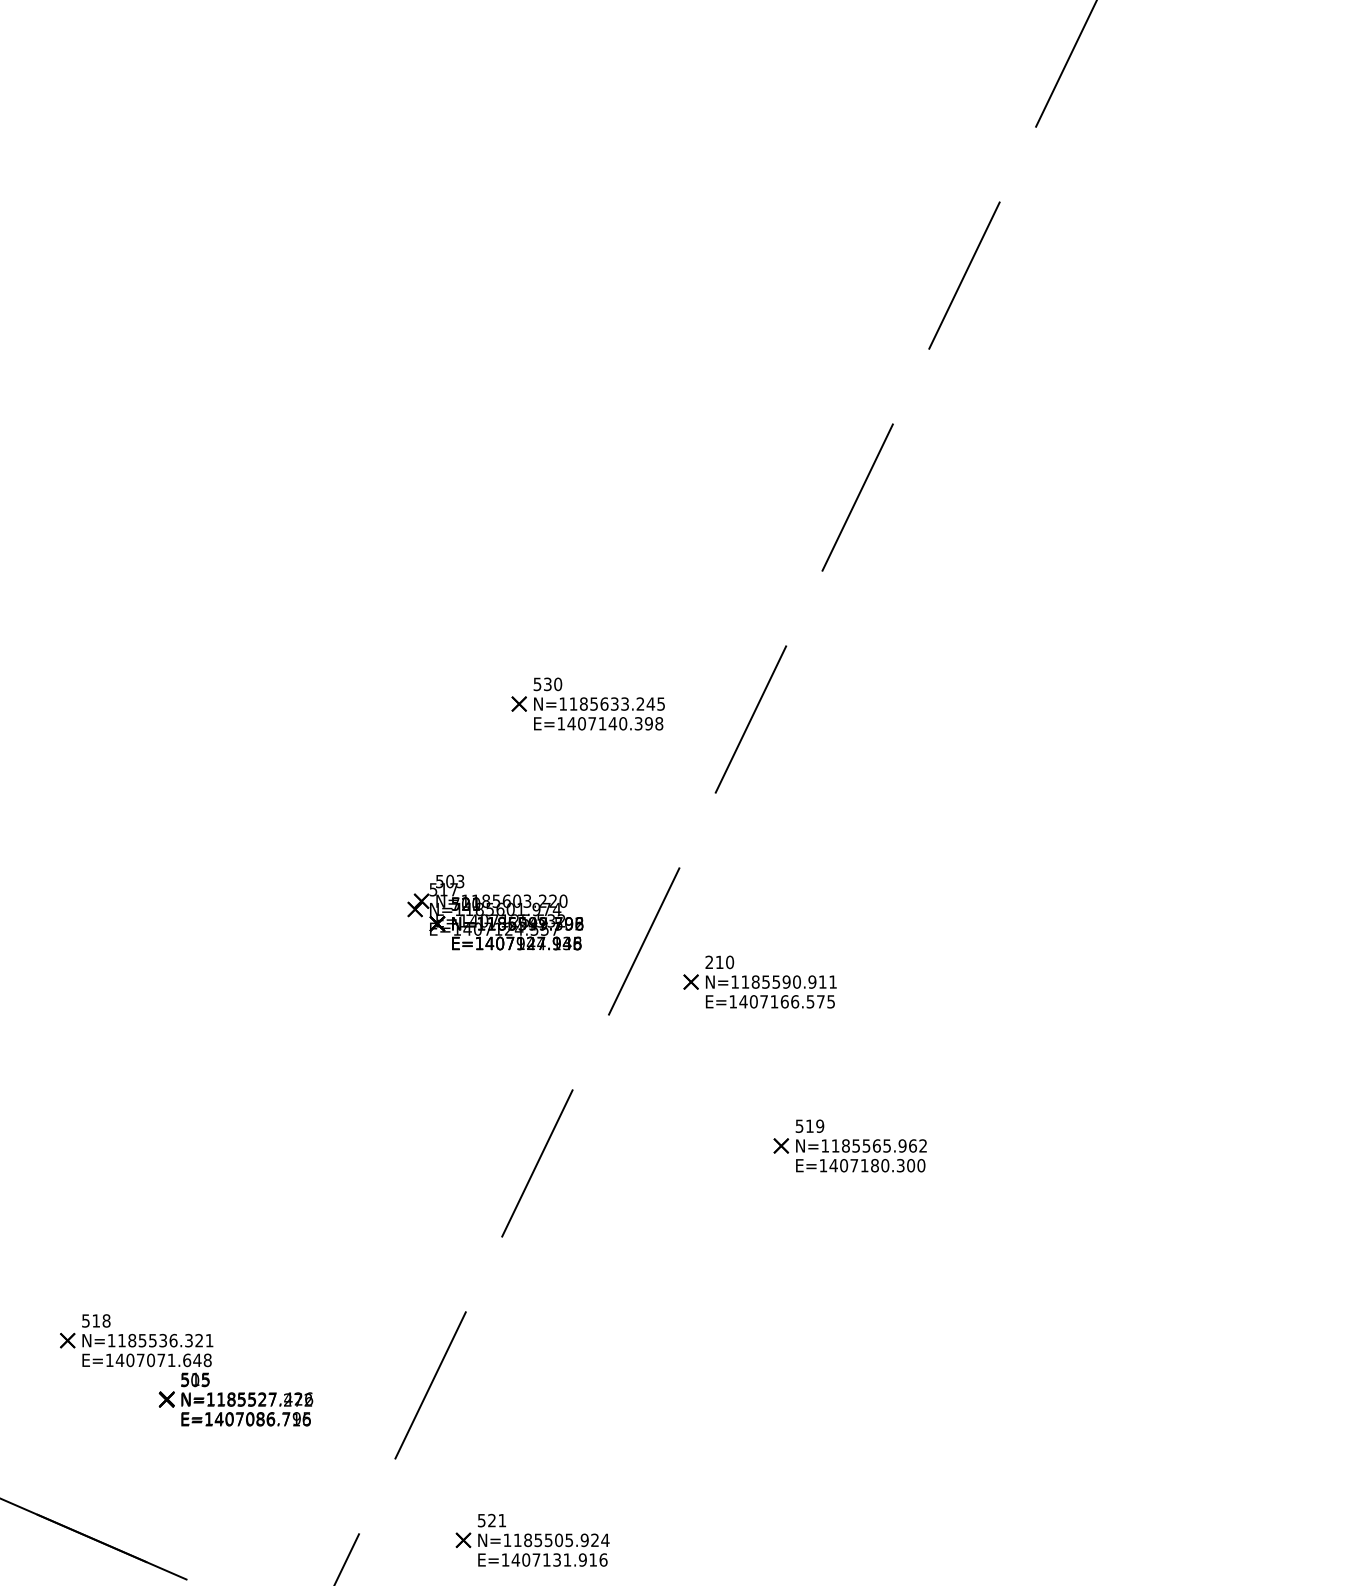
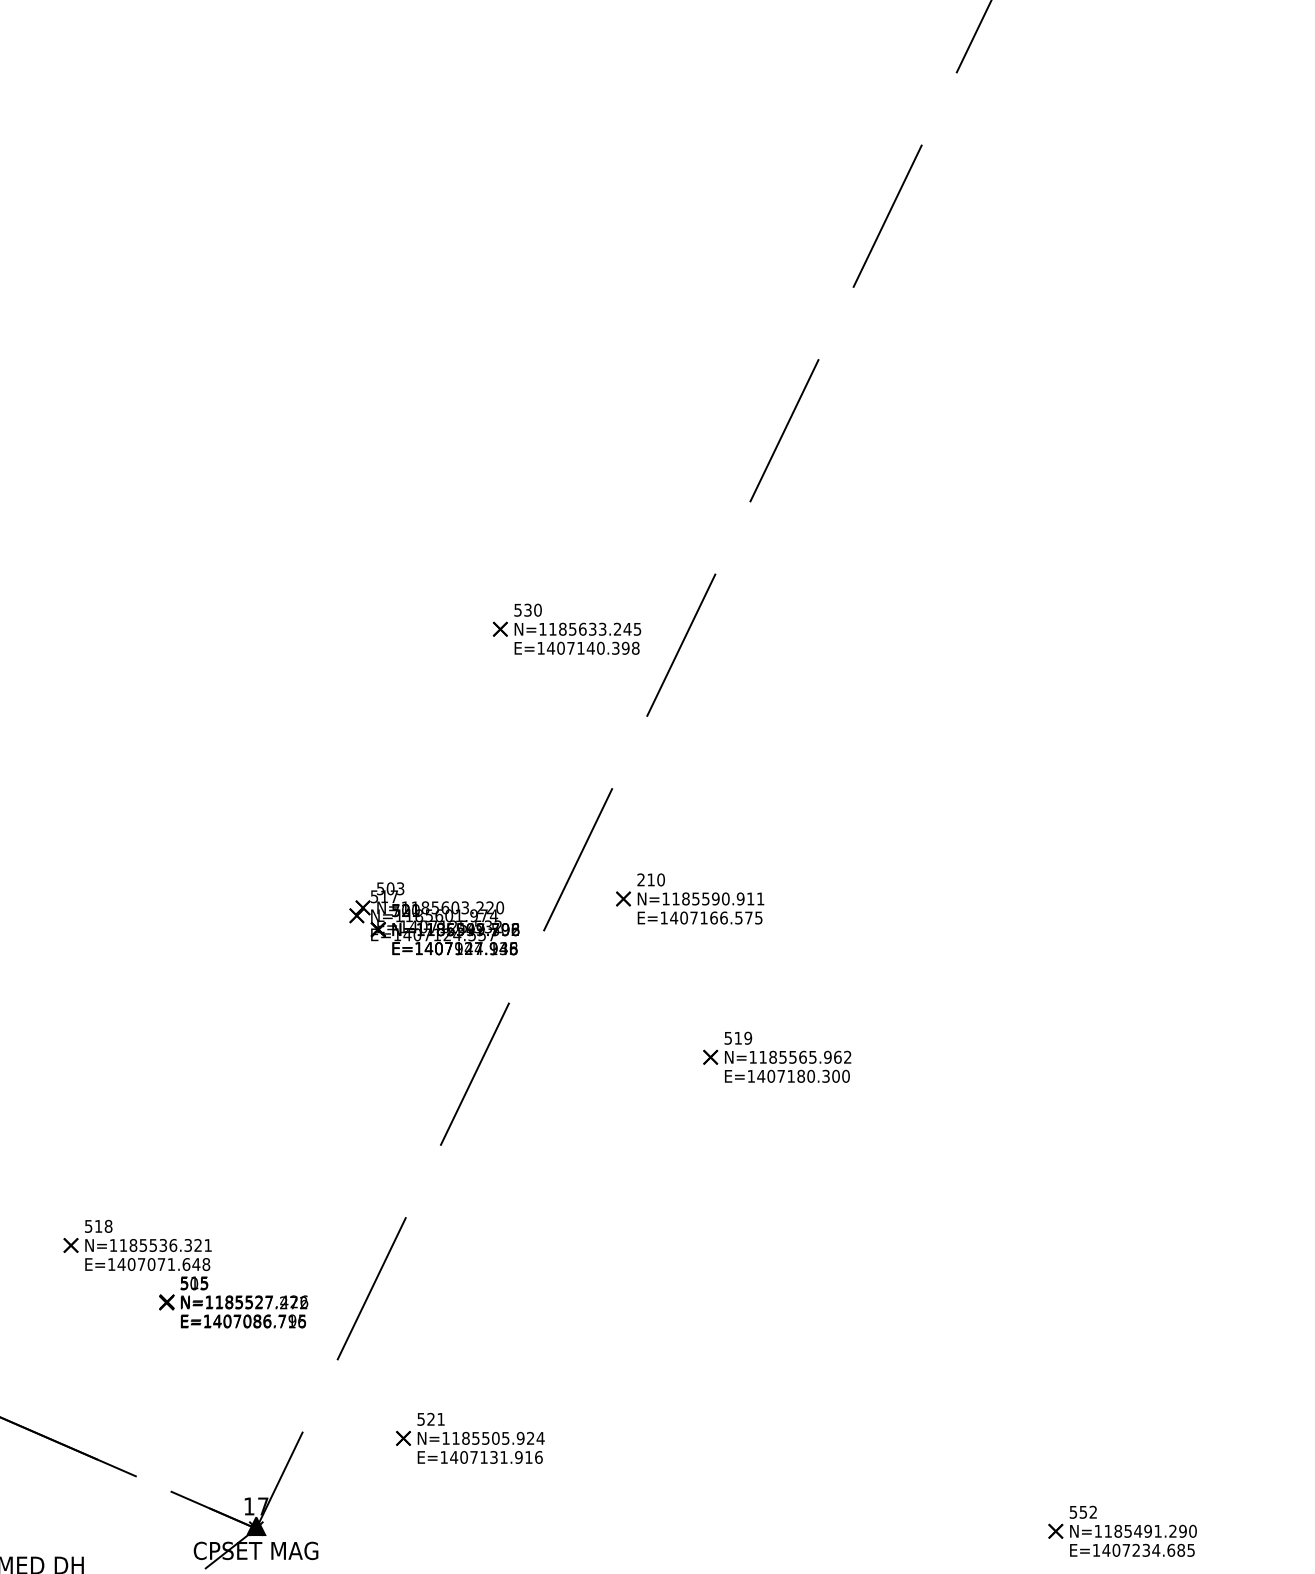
part: (587, 703) -> (566, 628), moved
part: (495, 912) -> (434, 918), moved
part: (186, 1369) -> (185, 1273), moved

